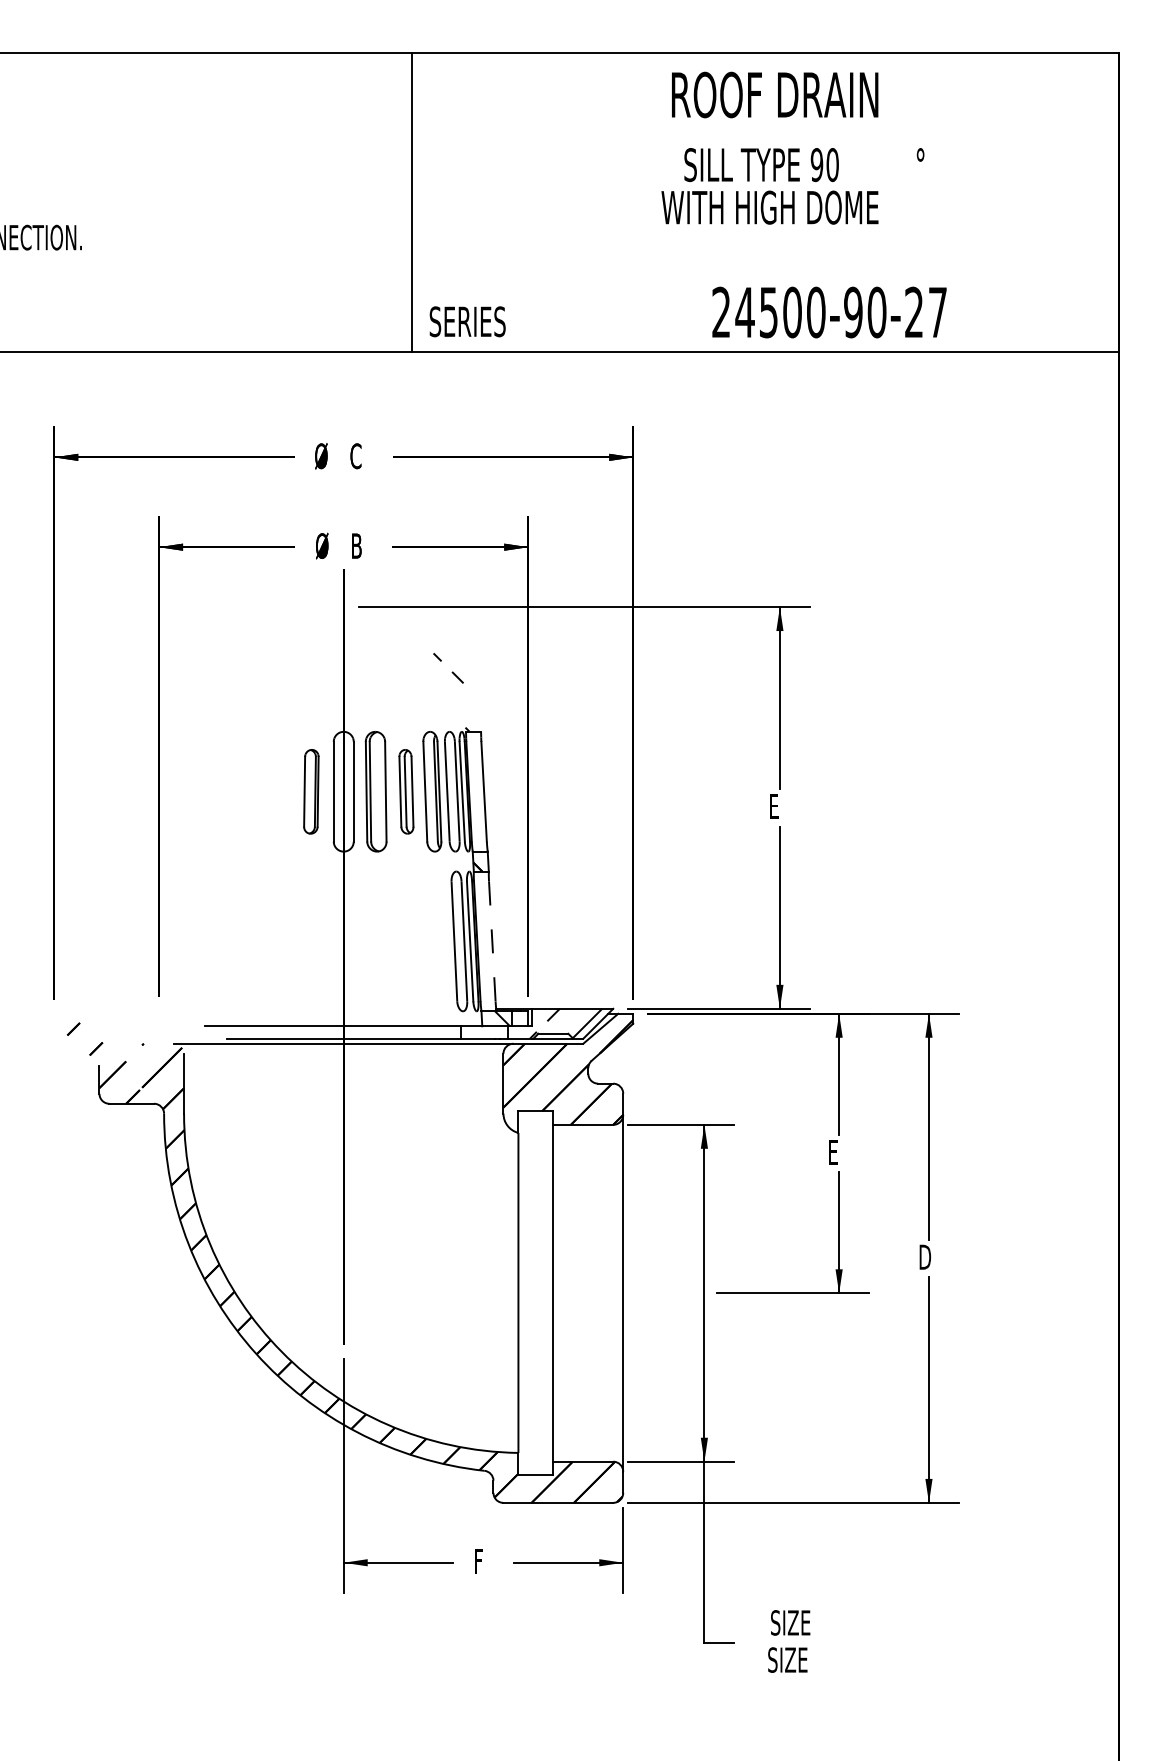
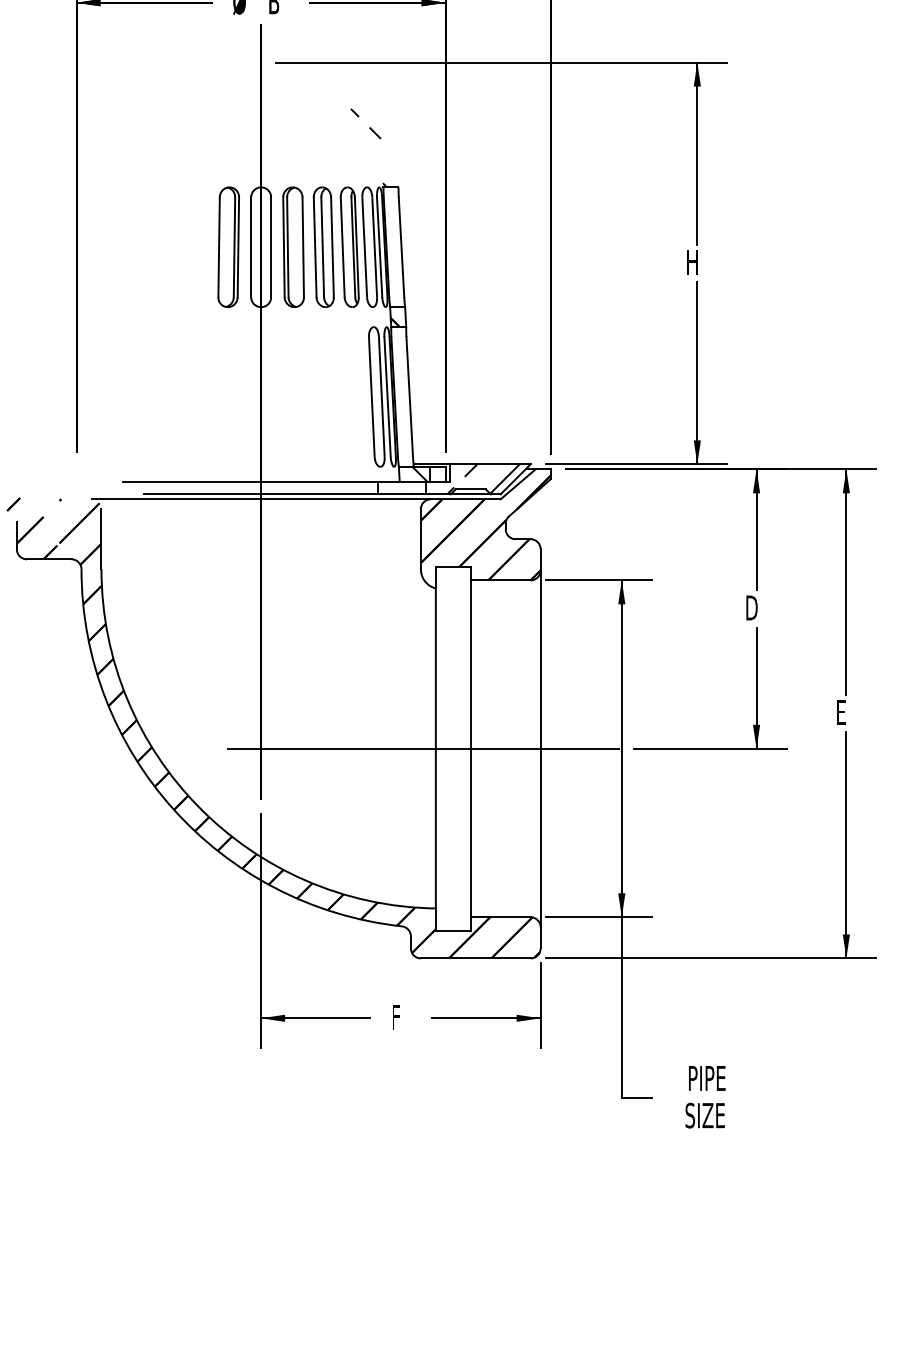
part: (311, 791) -> (228, 247), size x1.43
part: (406, 791) -> (323, 247), size x1.43
text: (775, 806) -> (692, 262), E -> H
line: (492, 941) -> (409, 397), dashed -> solid
text: (835, 1152) -> (752, 608), E -> D
text: (925, 1256) -> (842, 712), D -> E
line: (505, 1293) -> (422, 749), added
text: (790, 1622) -> (707, 1078), SIZE -> PIPE

